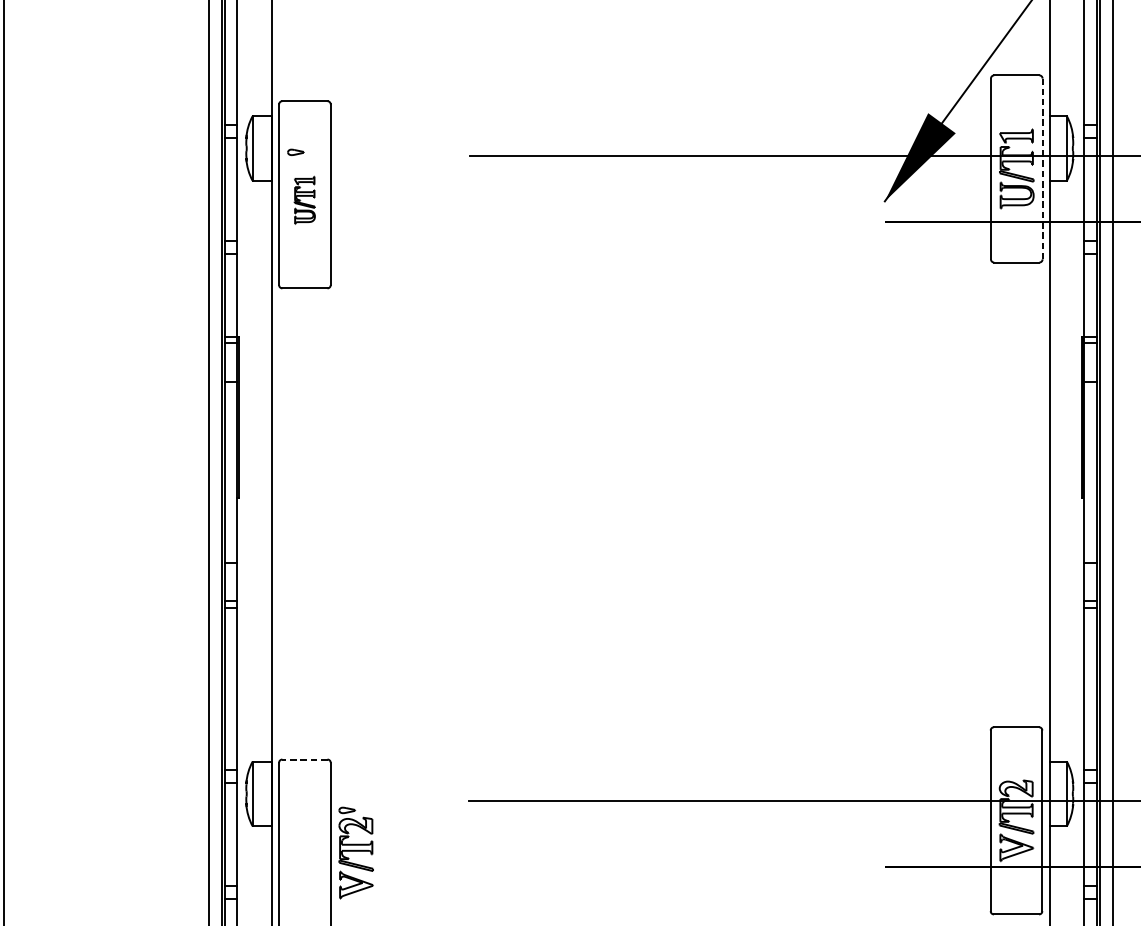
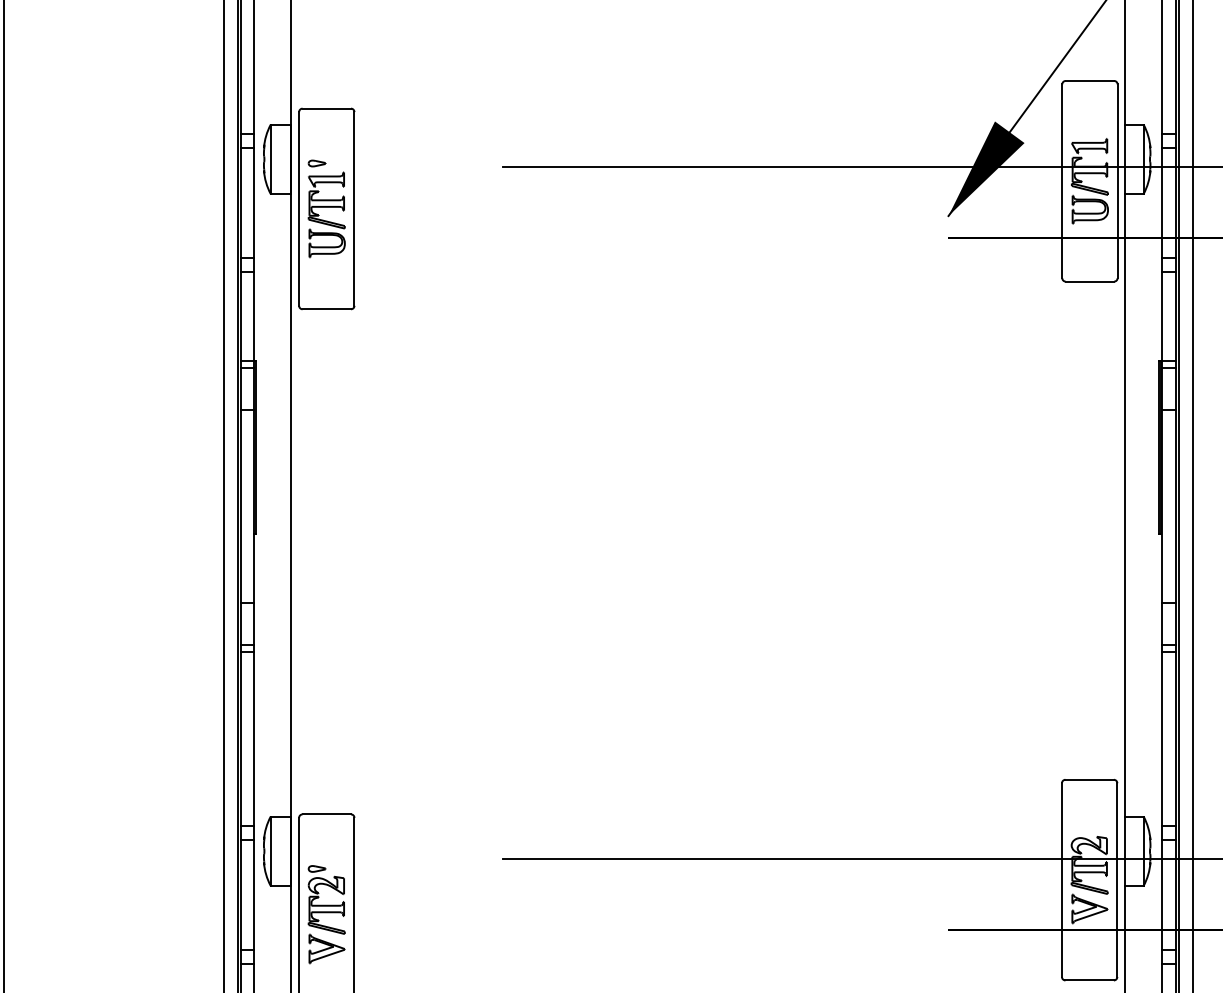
line: (1042, 169) -> (1117, 181), dashed -> solid
part: (304, 199) -> (326, 214), size x1.67
line: (304, 759) -> (326, 814), dashed -> solid
part: (355, 852) -> (326, 914), moved

